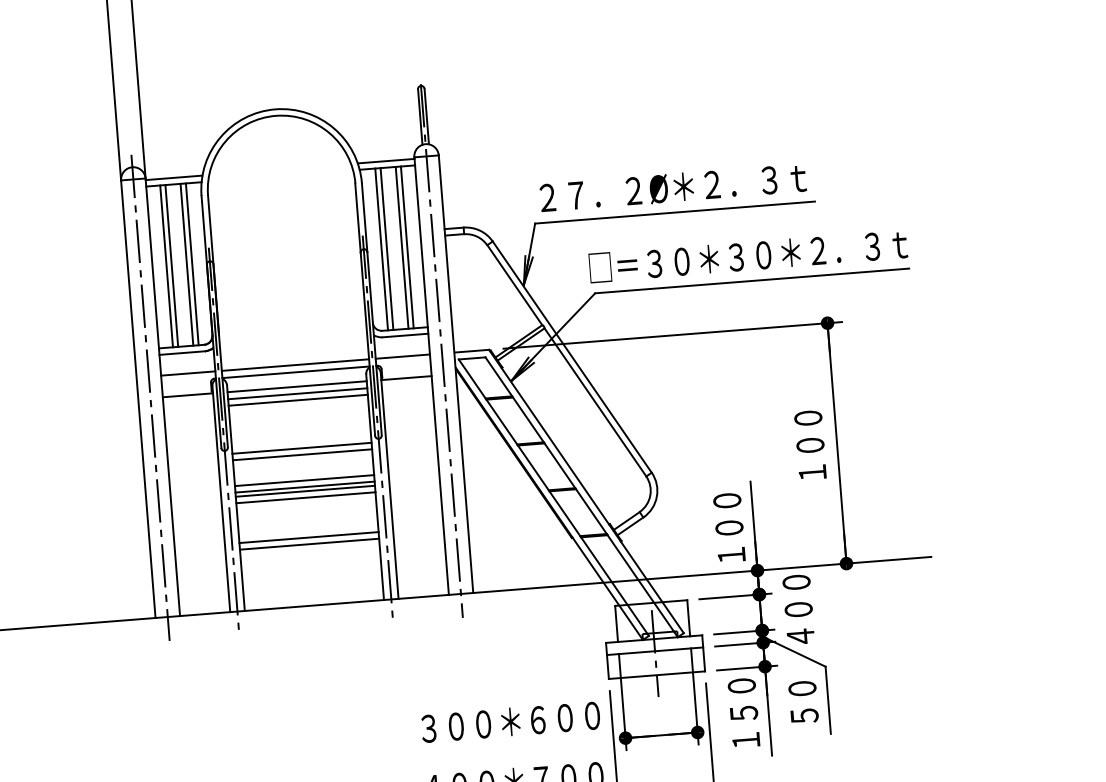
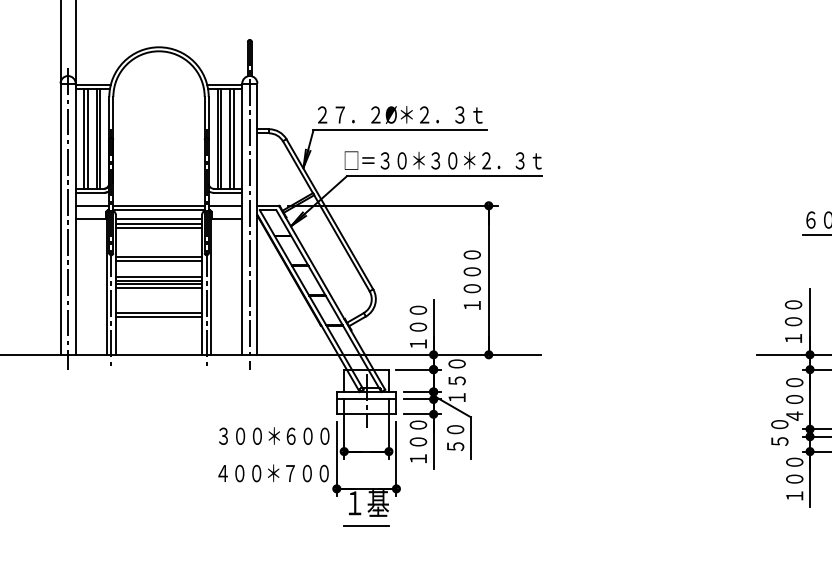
text: (809, 444) -> (471, 279), １００ -> １０００
text: (798, 623) -> (456, 389), ４００ -> １５０
text: (742, 712) -> (417, 441), １５０ -> １００

